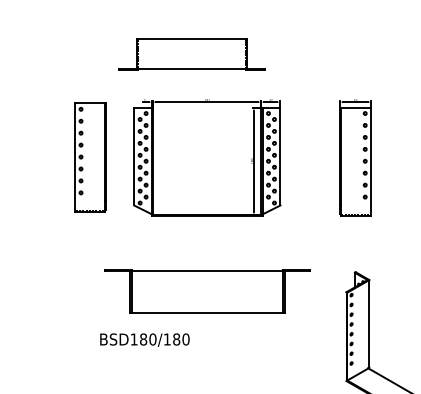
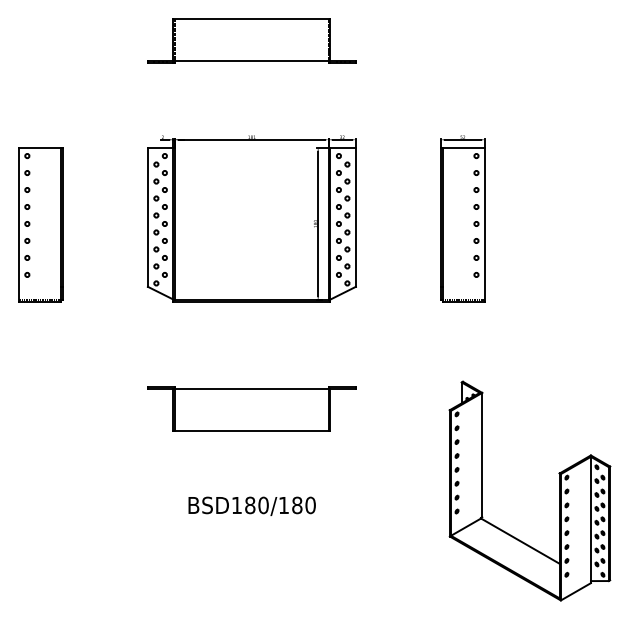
part: (191, 54) -> (251, 40), moved
part: (90, 157) -> (40, 224), moved
part: (207, 291) -> (251, 408), size x0.71
text: (144, 339) -> (251, 505), moved

